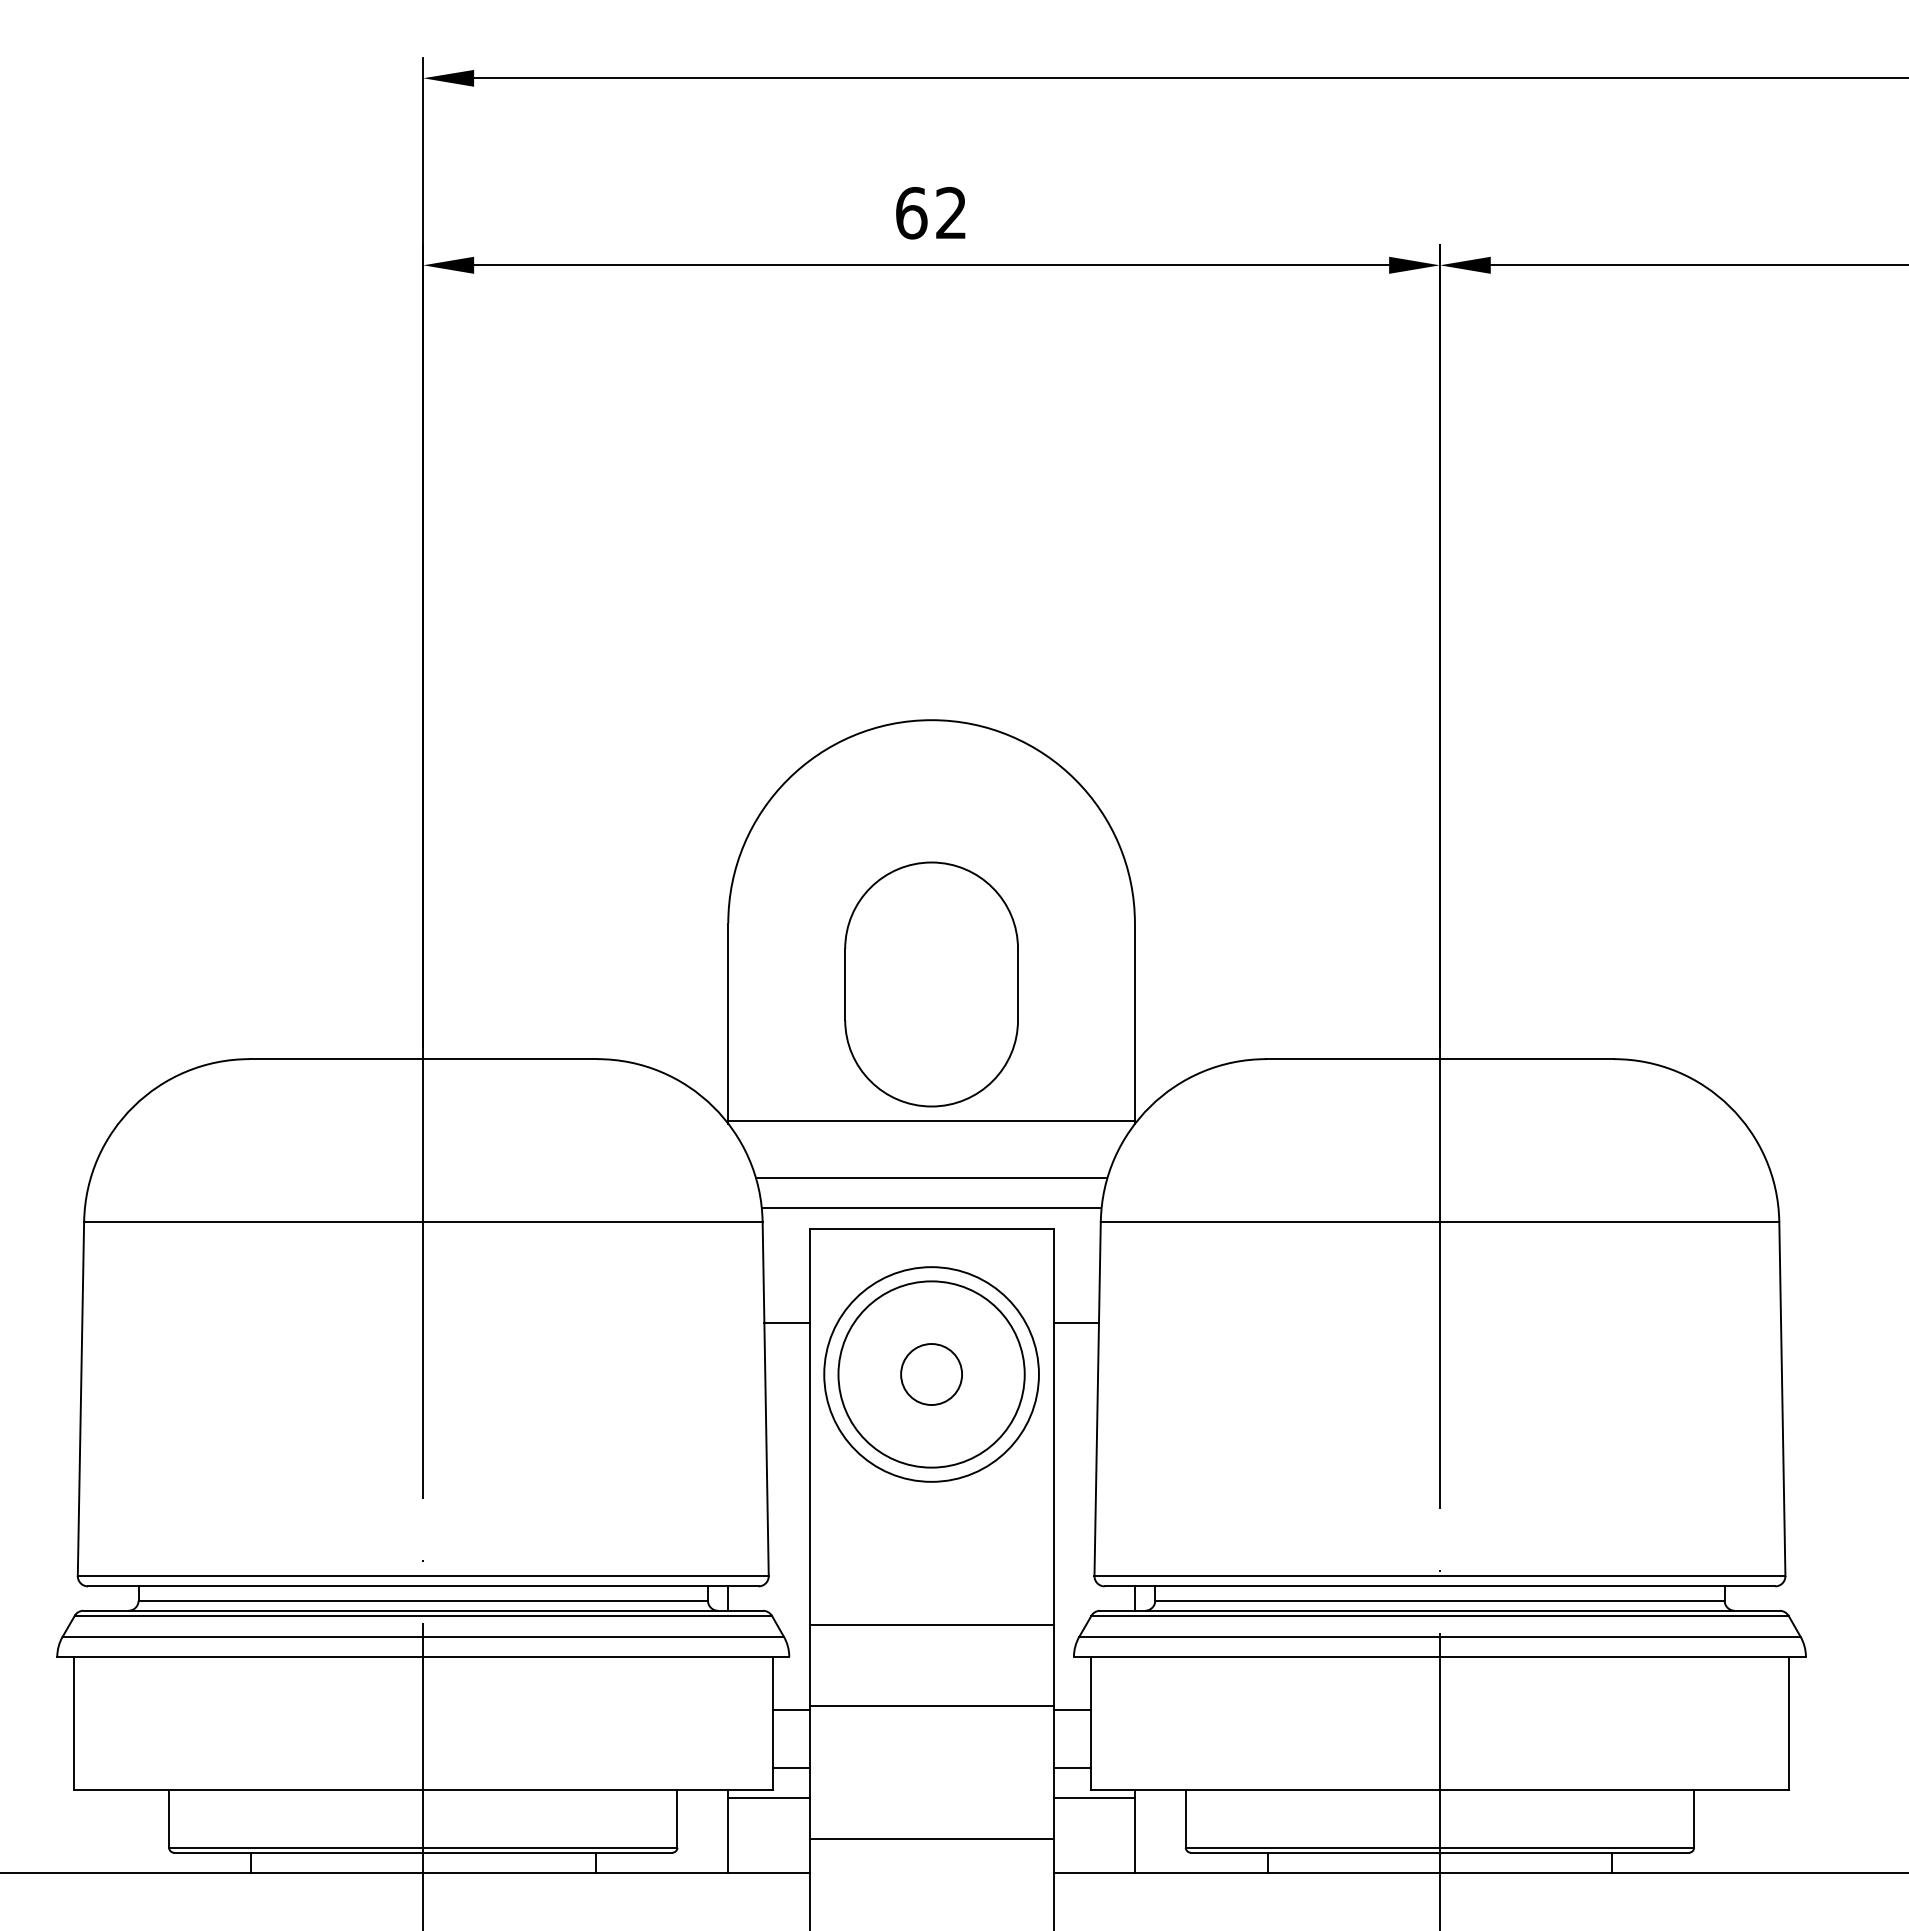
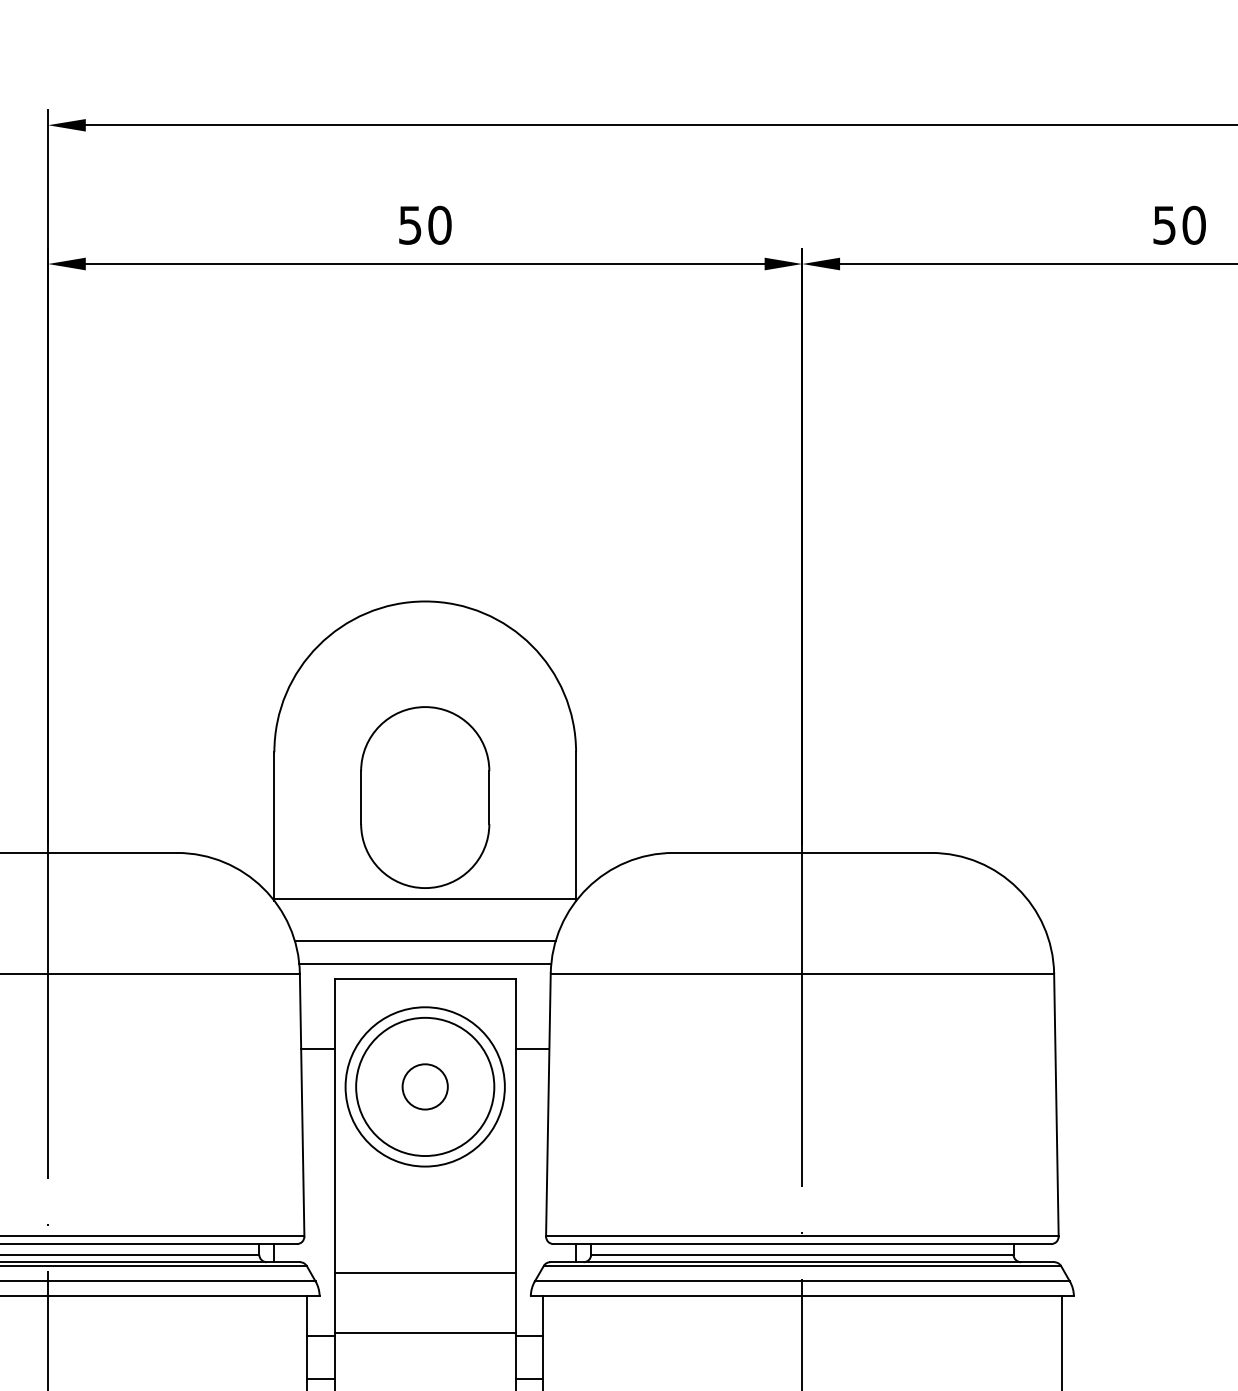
text: (931, 212) -> (425, 224), 62 -> 50

